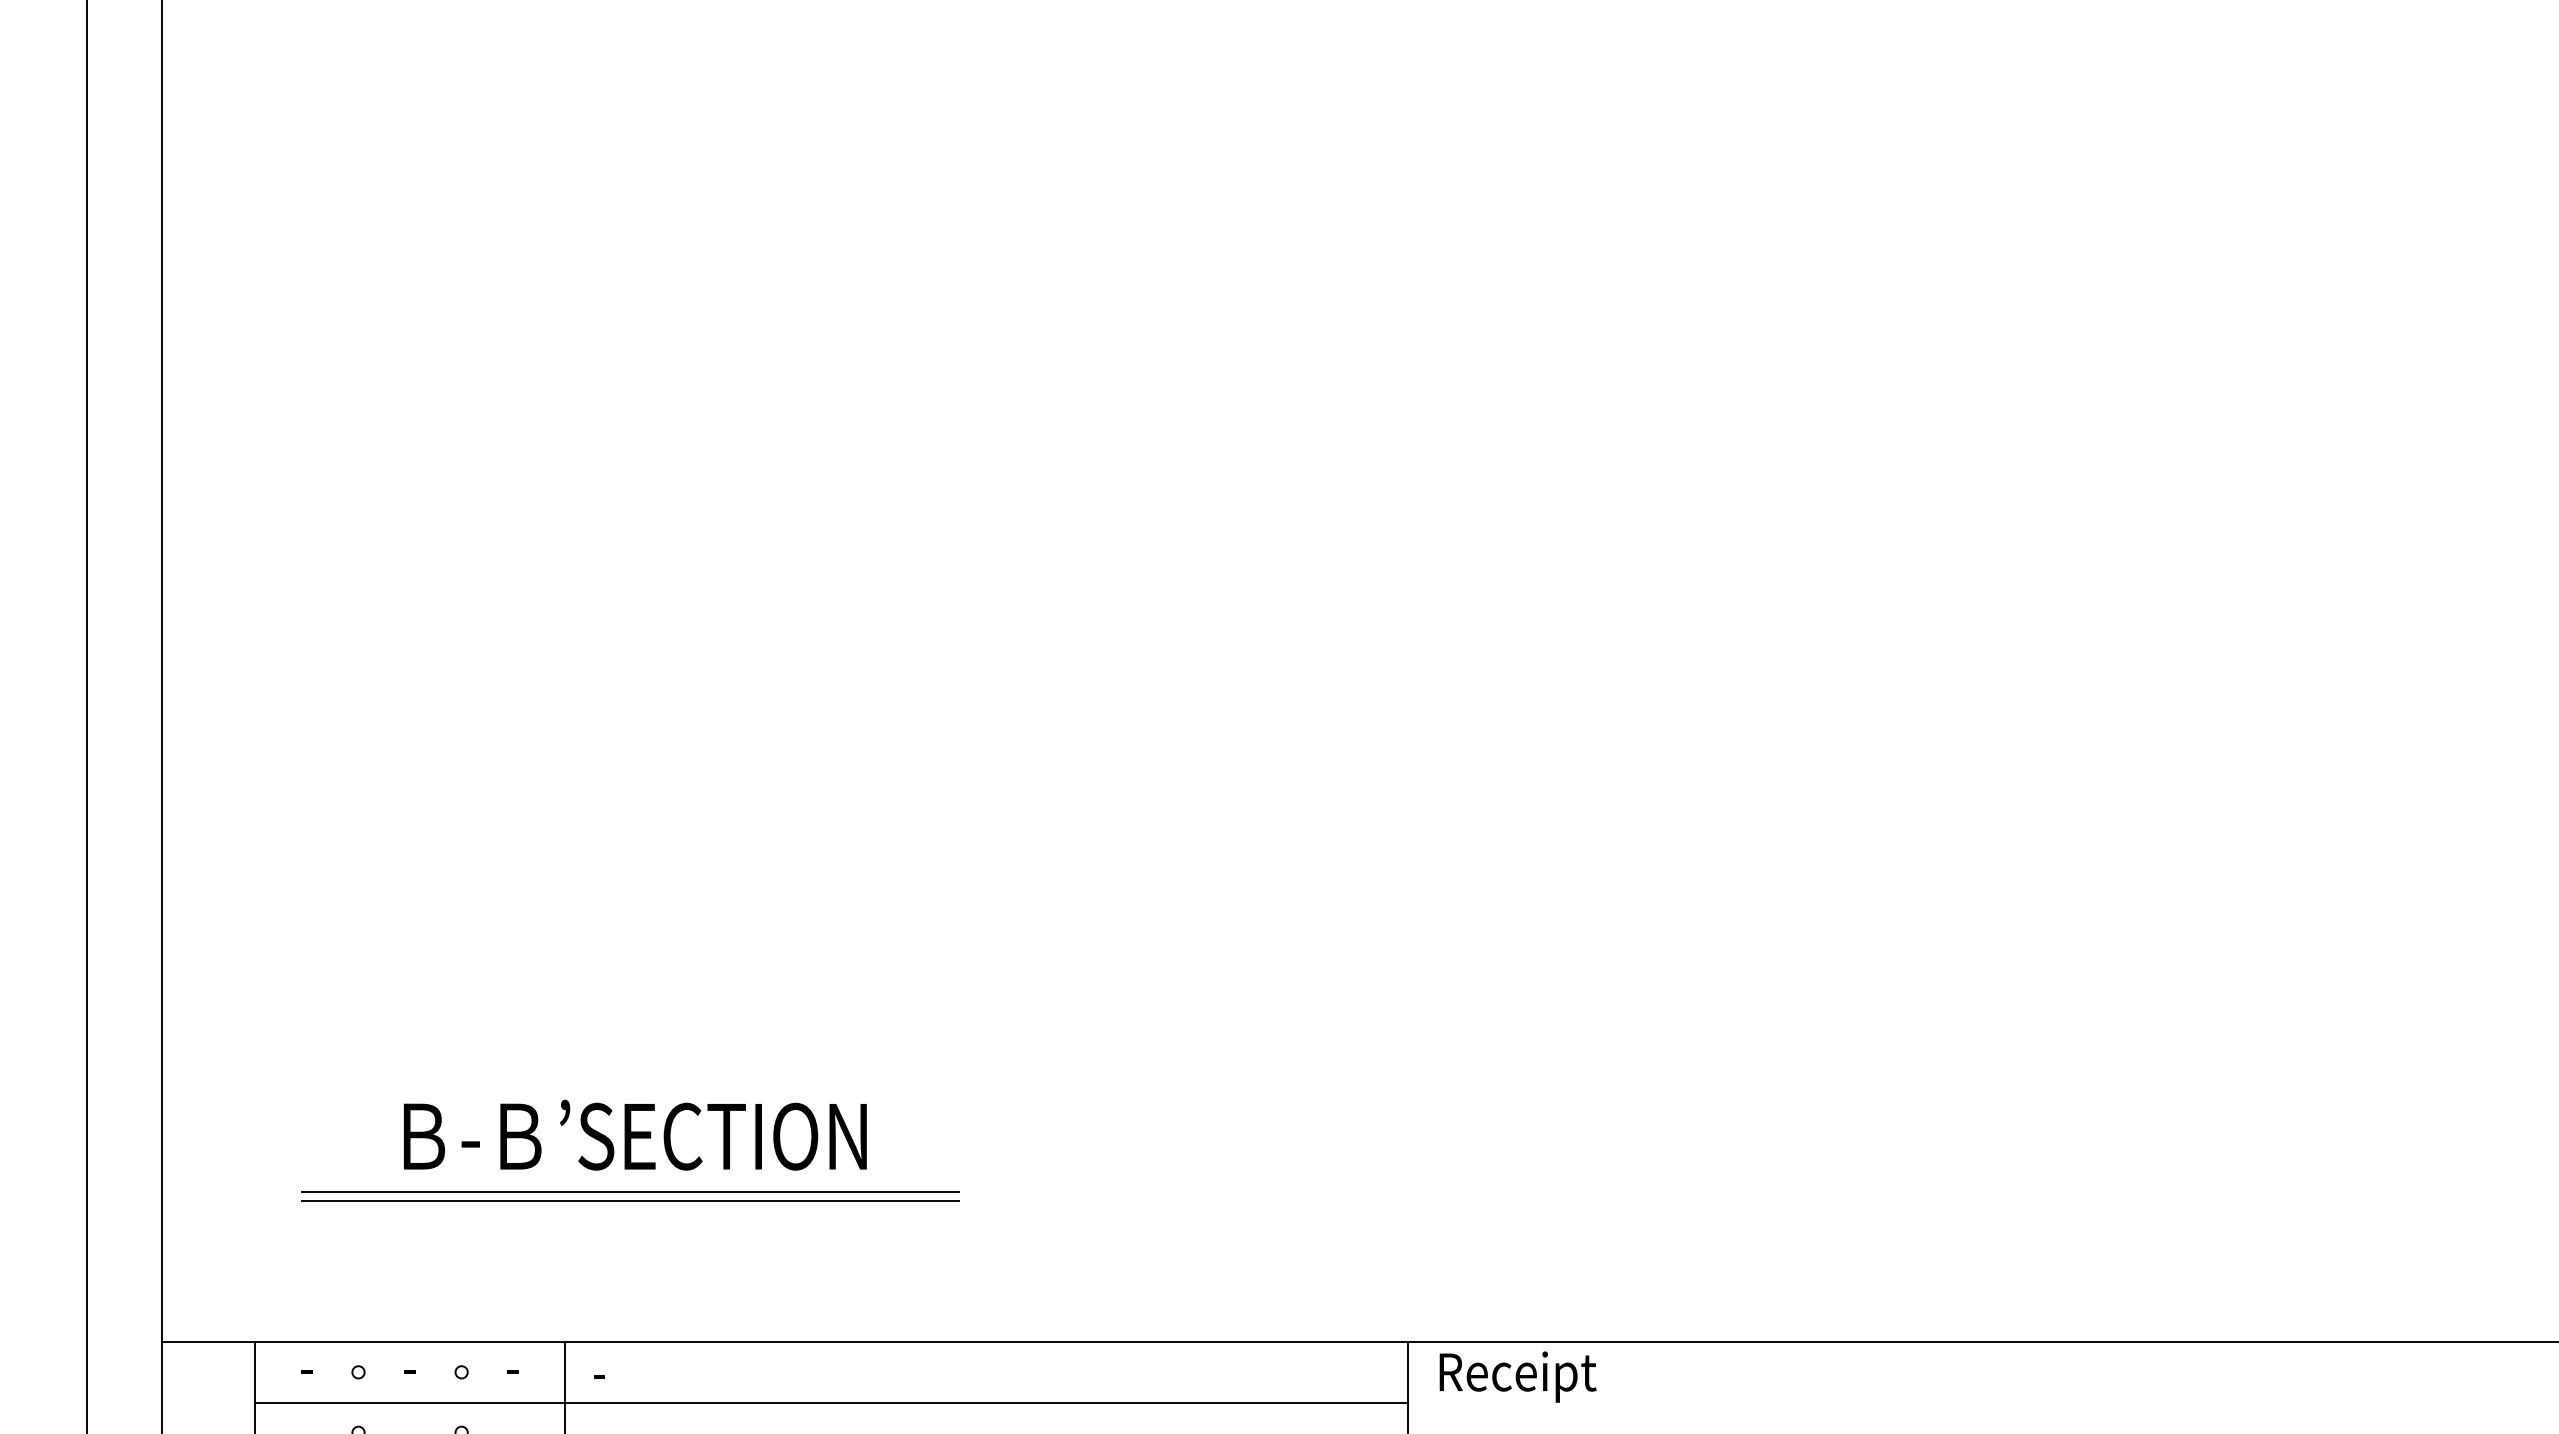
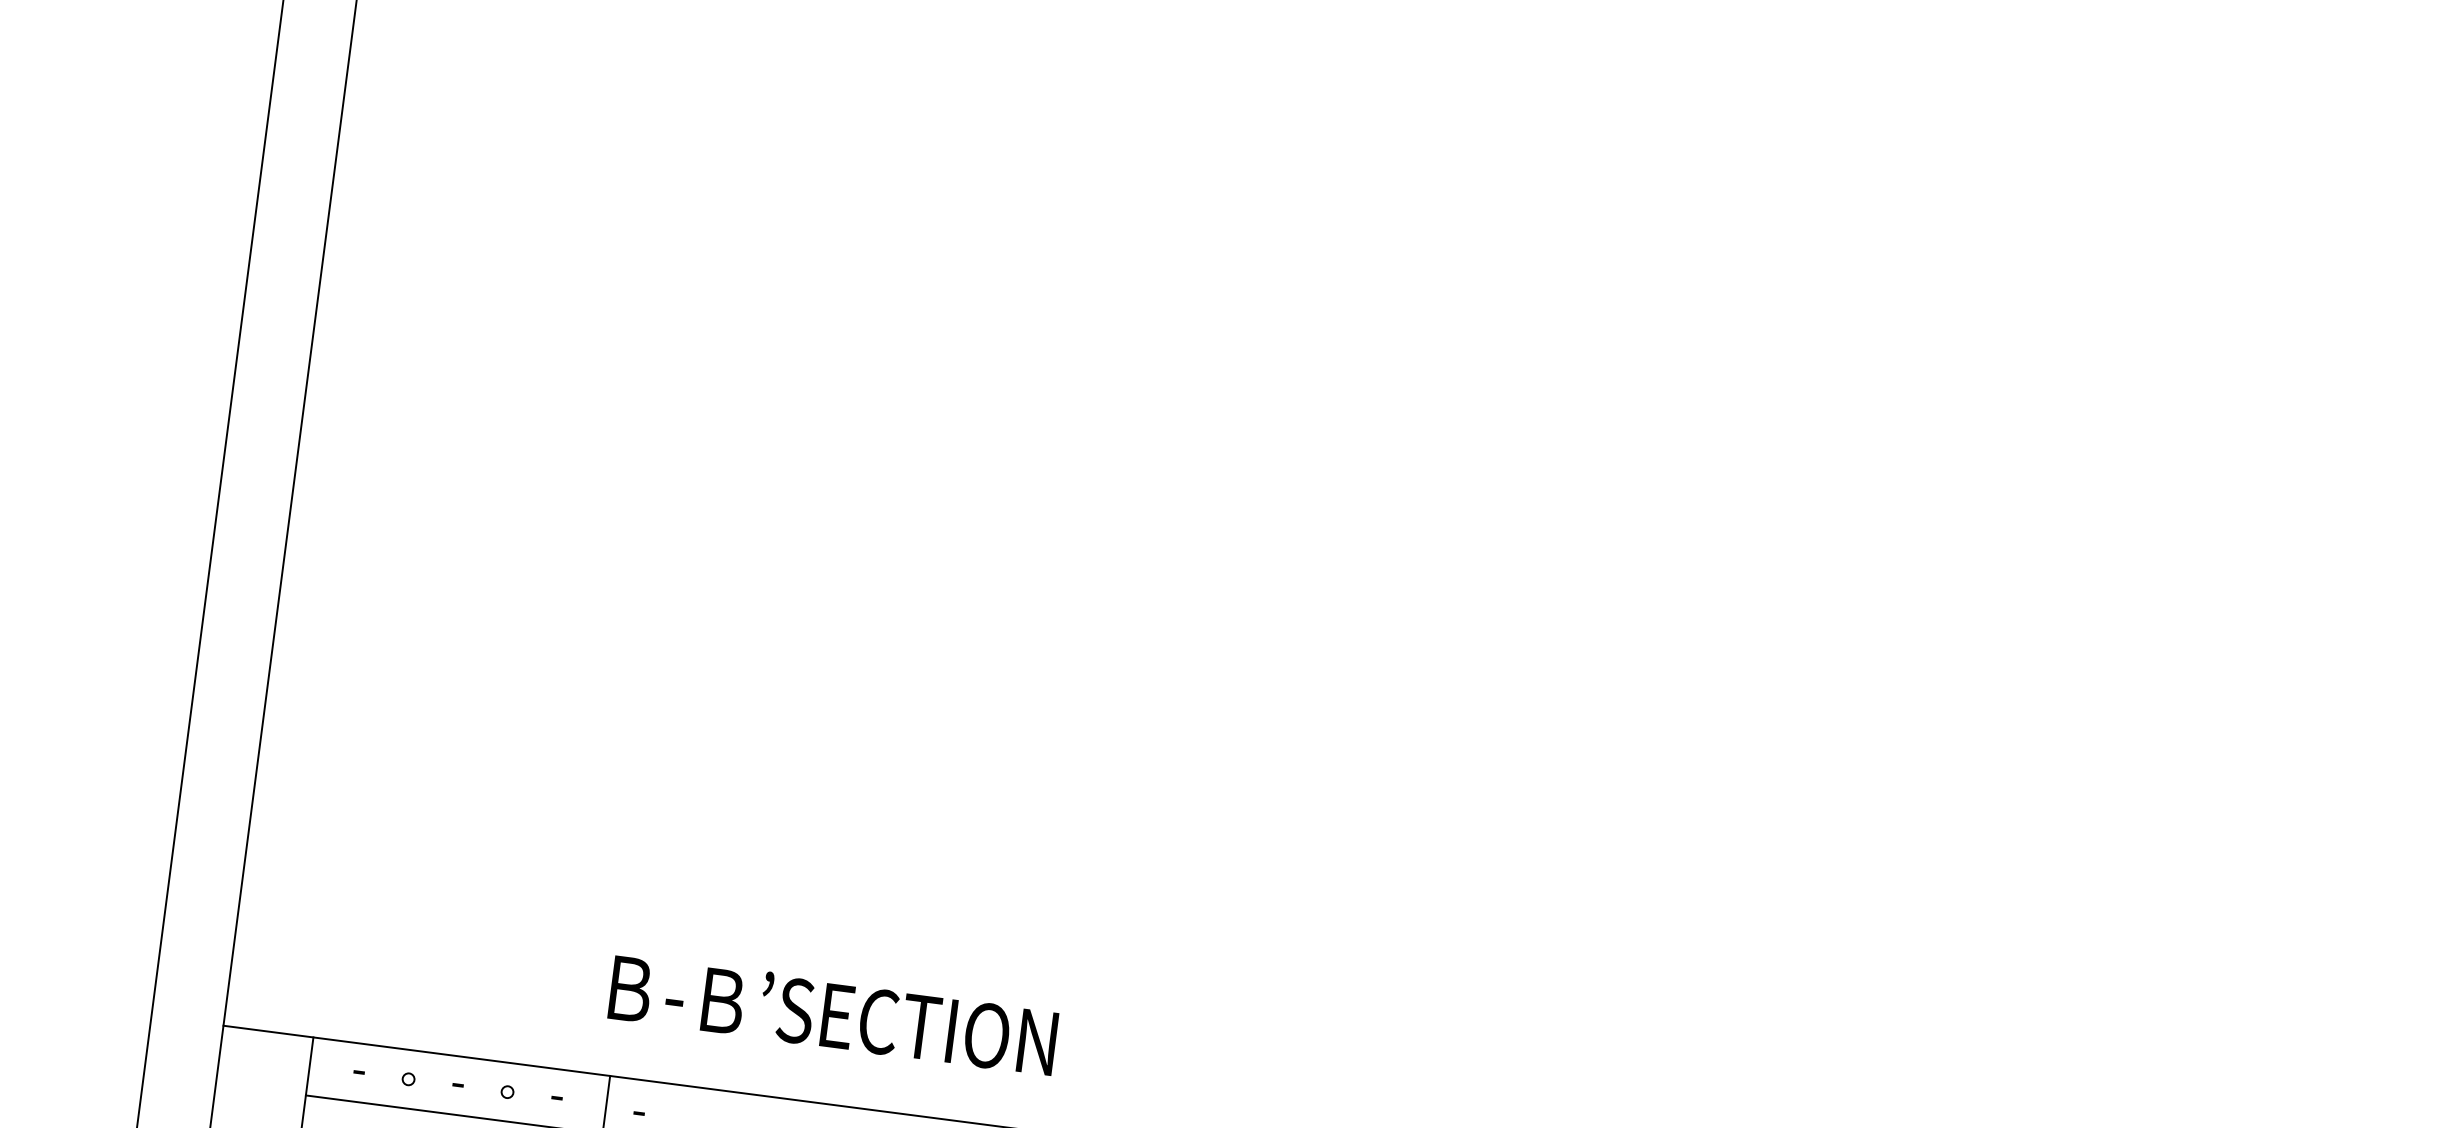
text: (635, 1134) -> (833, 1013), moved
line: (630, 1192) -> (691, 940), removed
line: (630, 1201) -> (690, 949), removed

